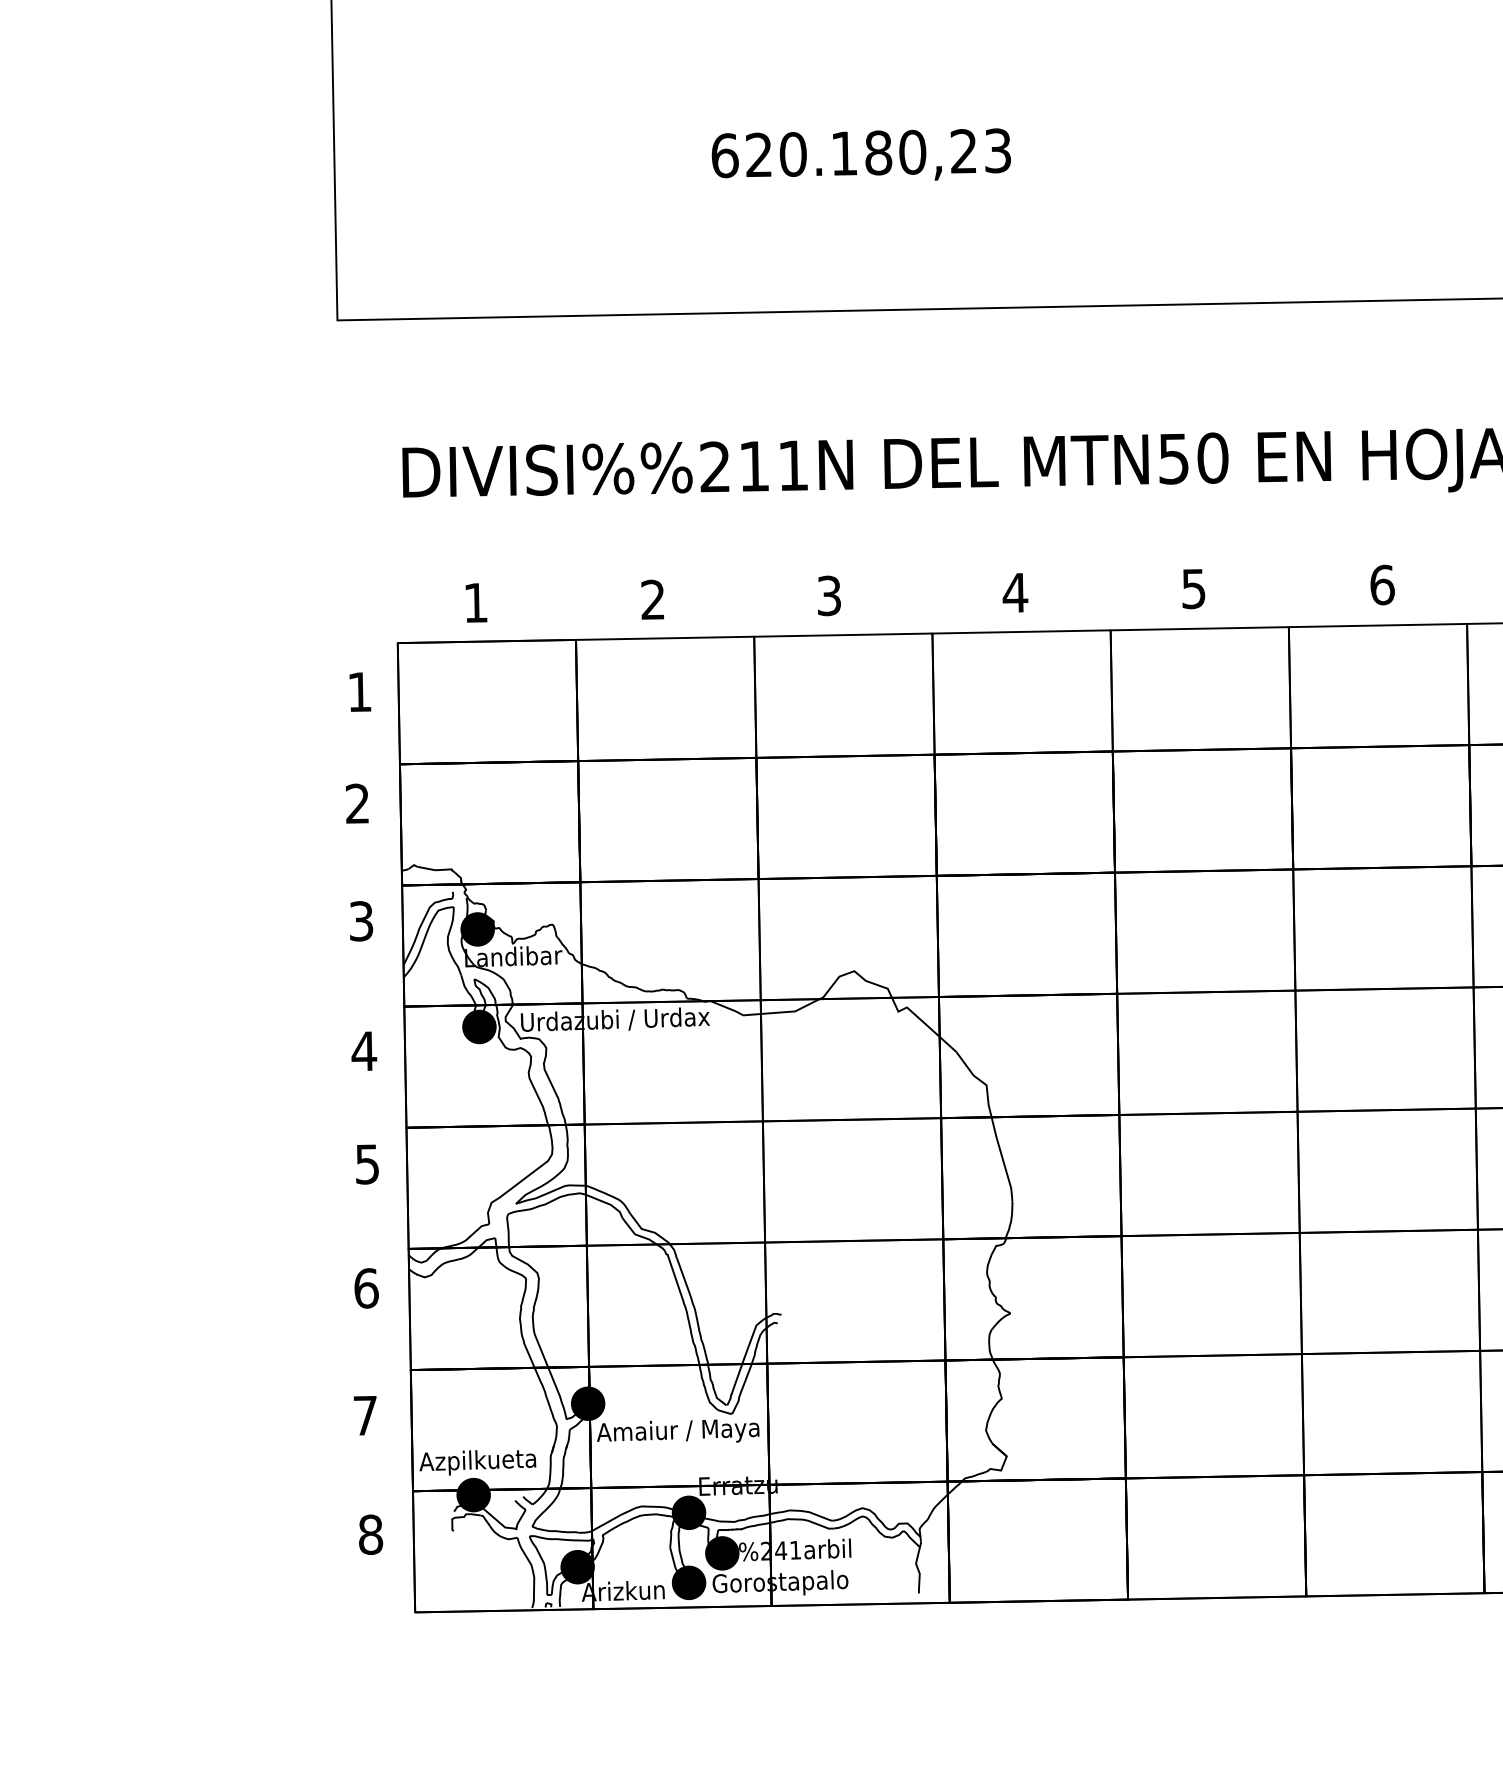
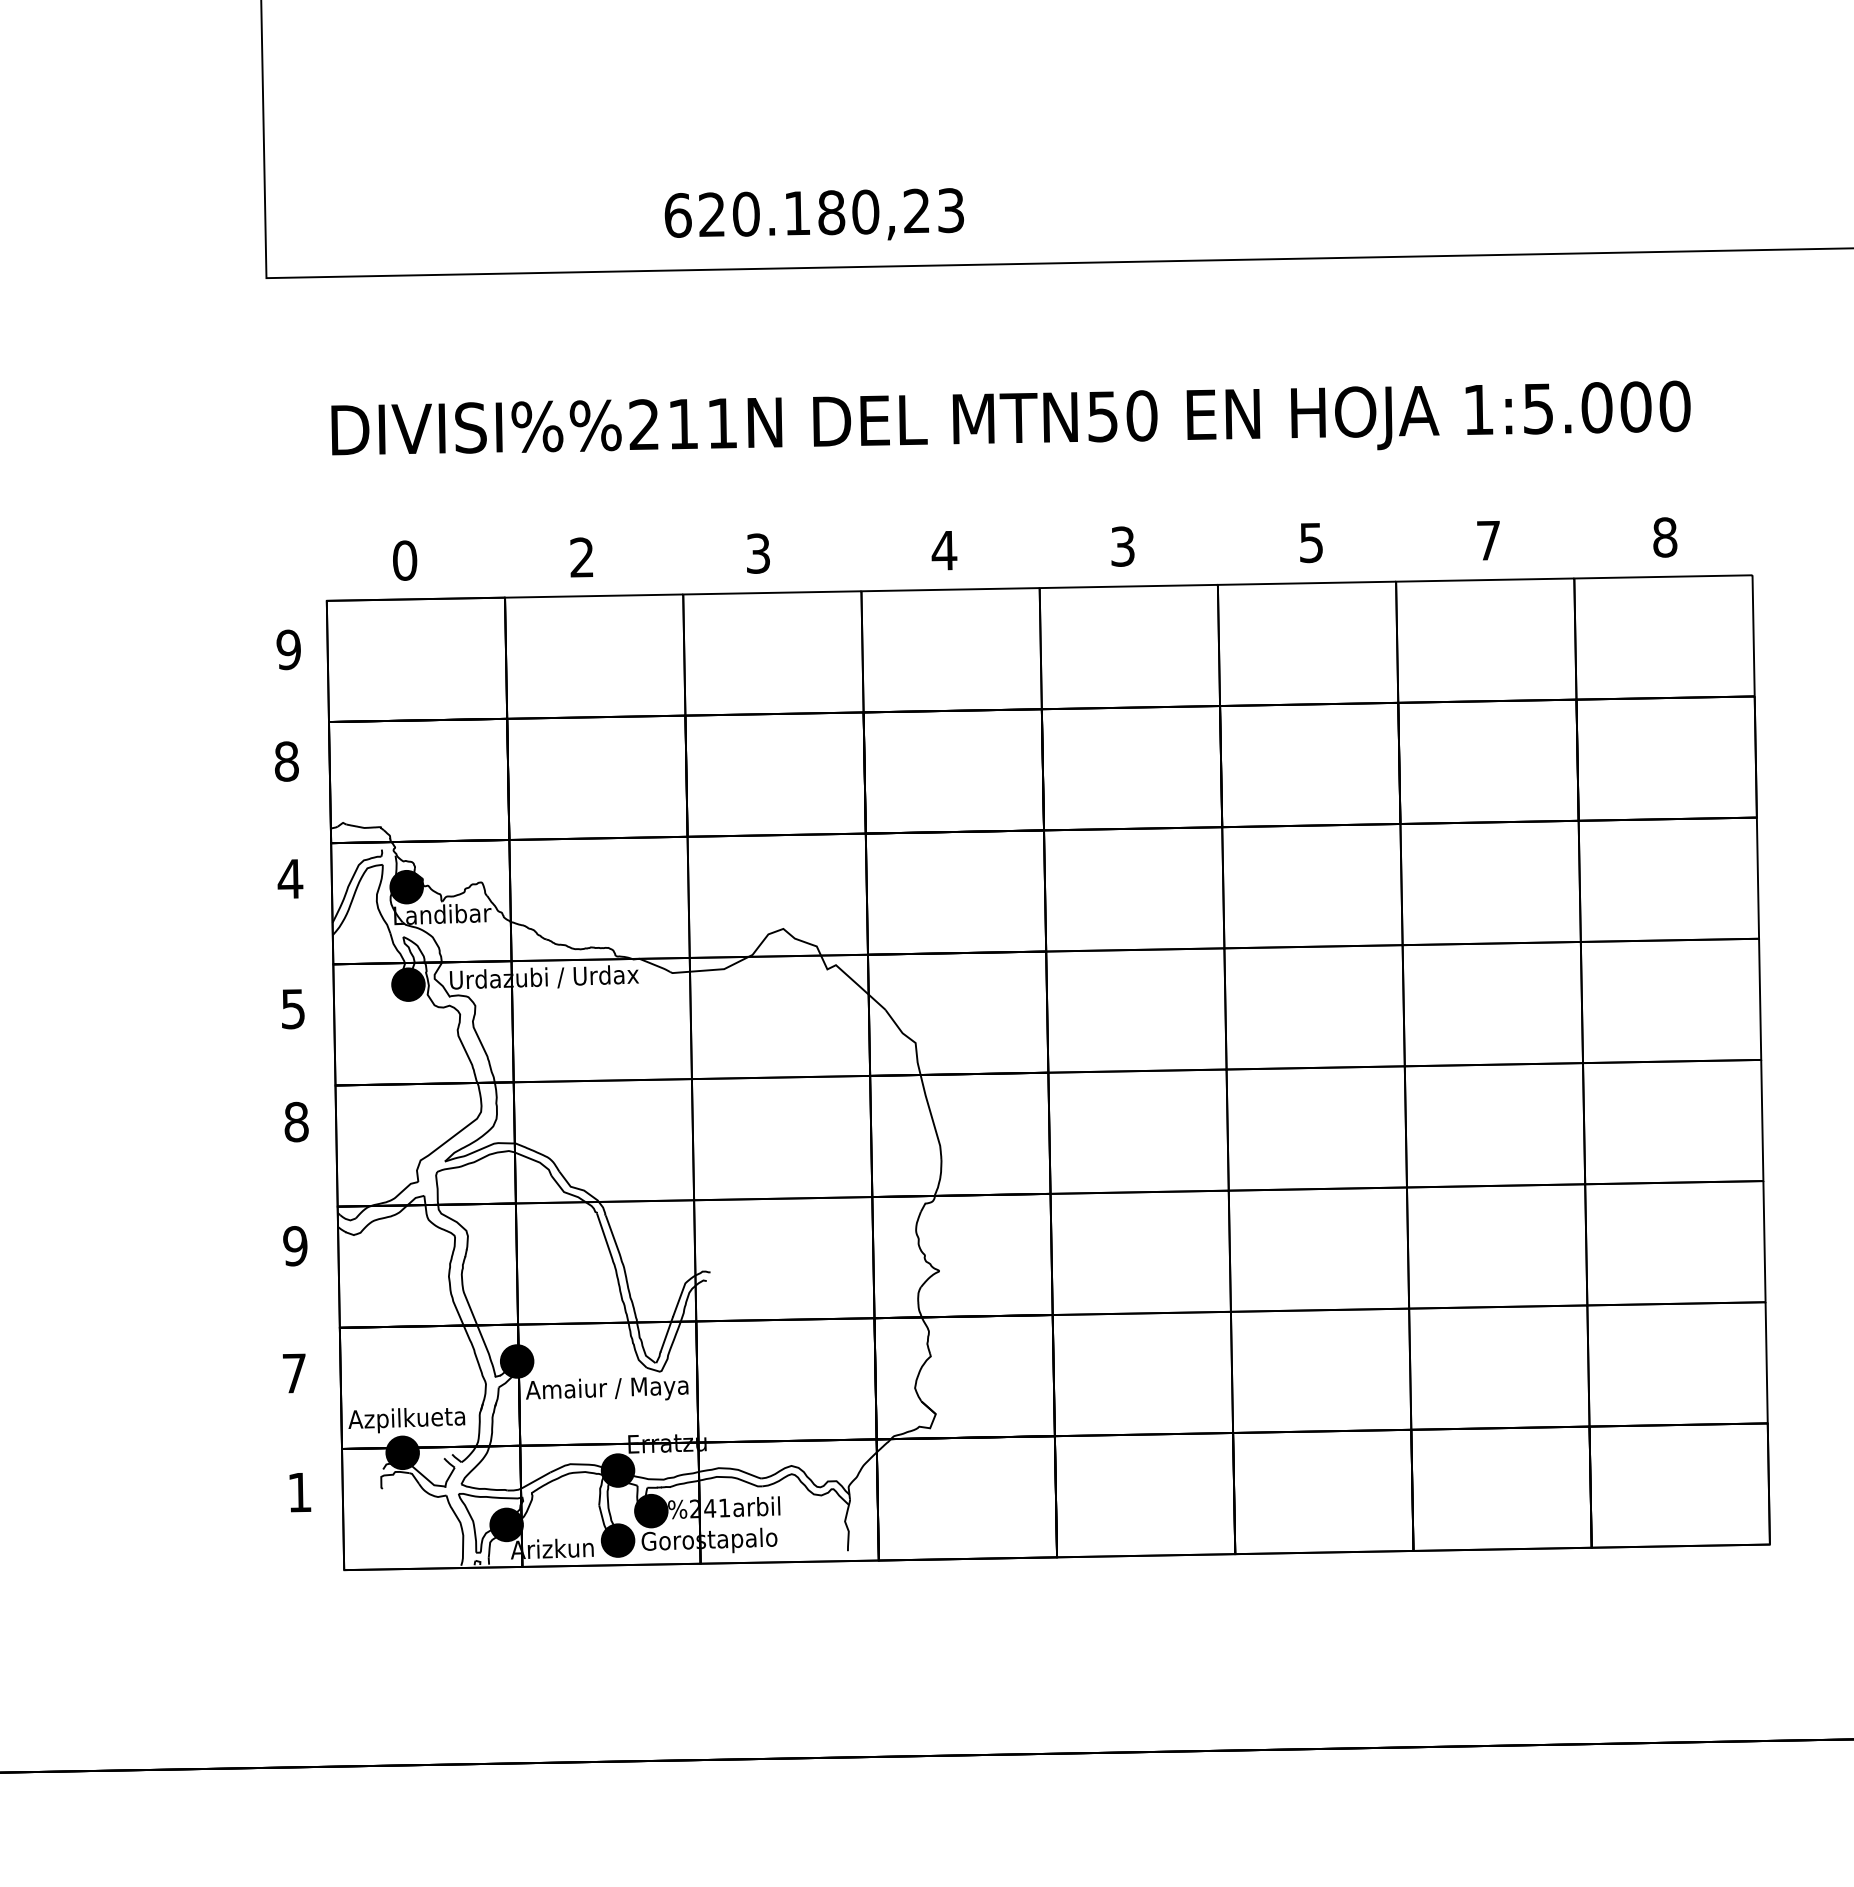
text: (860, 154) -> (813, 214), moved
text: (1382, 584) -> (1311, 542), 6 -> 5
text: (1194, 588) -> (1123, 546), 5 -> 3
text: (476, 602) -> (405, 560), 1 -> 0
text: (359, 691) -> (288, 649), 1 -> 9
text: (357, 803) -> (286, 761), 2 -> 8
text: (361, 920) -> (290, 878), 3 -> 4
text: (364, 1051) -> (293, 1009), 4 -> 5
text: (367, 1163) -> (296, 1121), 5 -> 8
text: (366, 1287) -> (295, 1245), 6 -> 9
text: (371, 1534) -> (300, 1492), 8 -> 1

